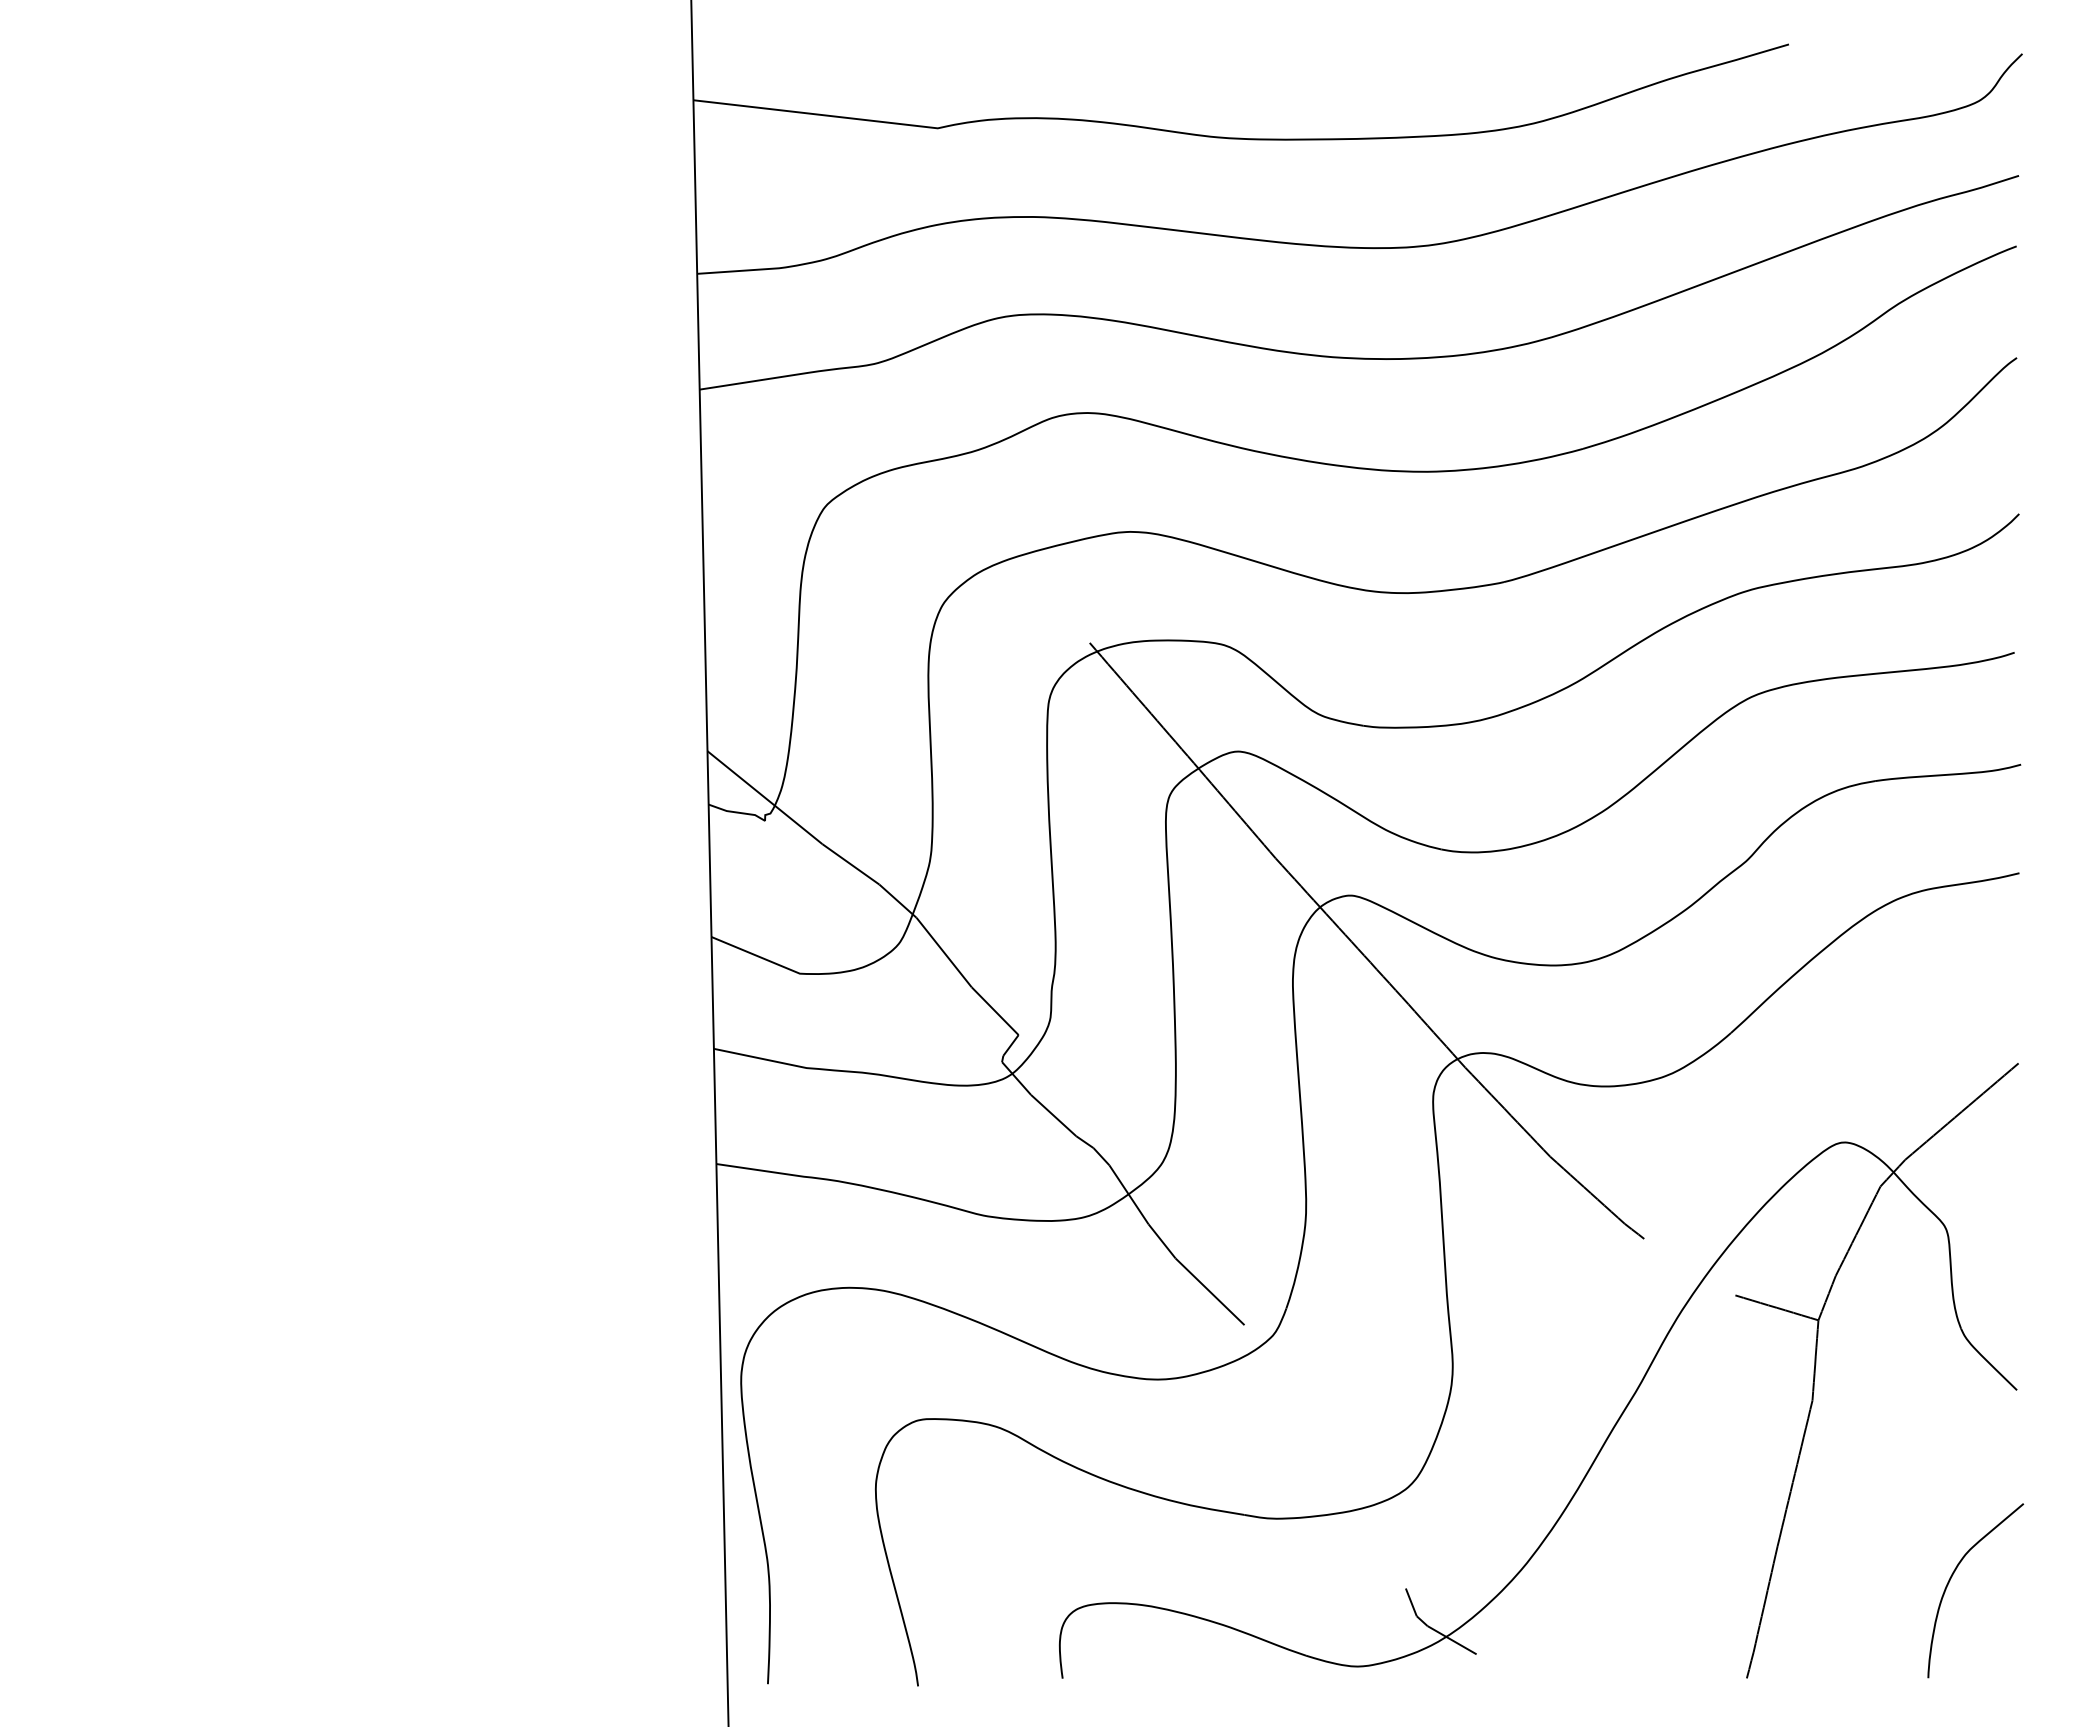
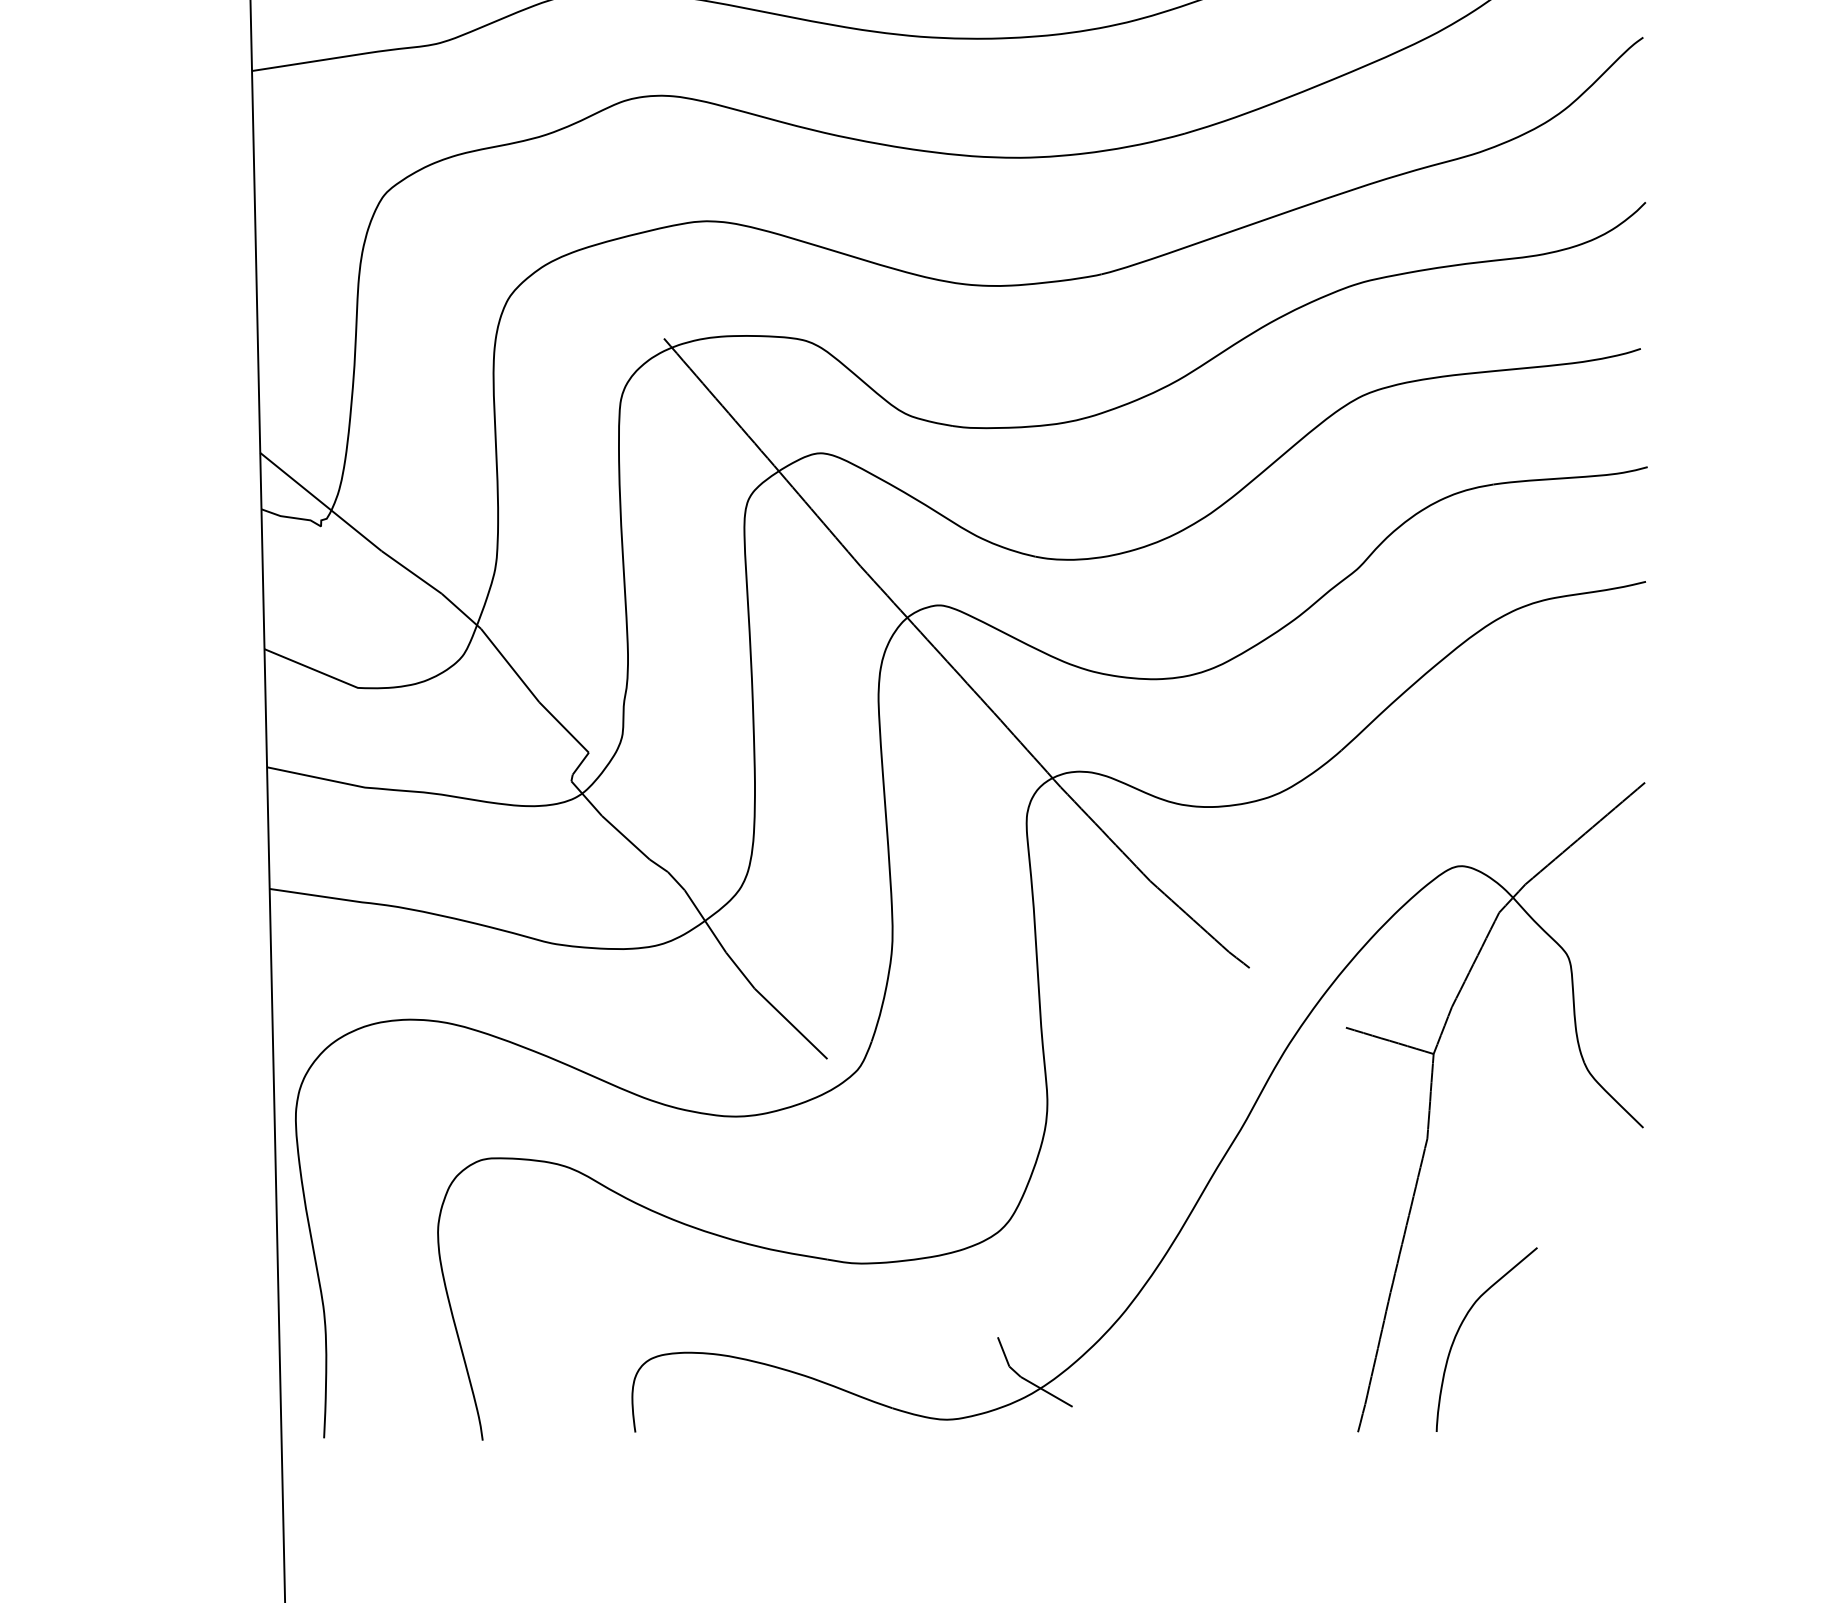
curve: (1951, 1578) -> (1461, 1326), moved

